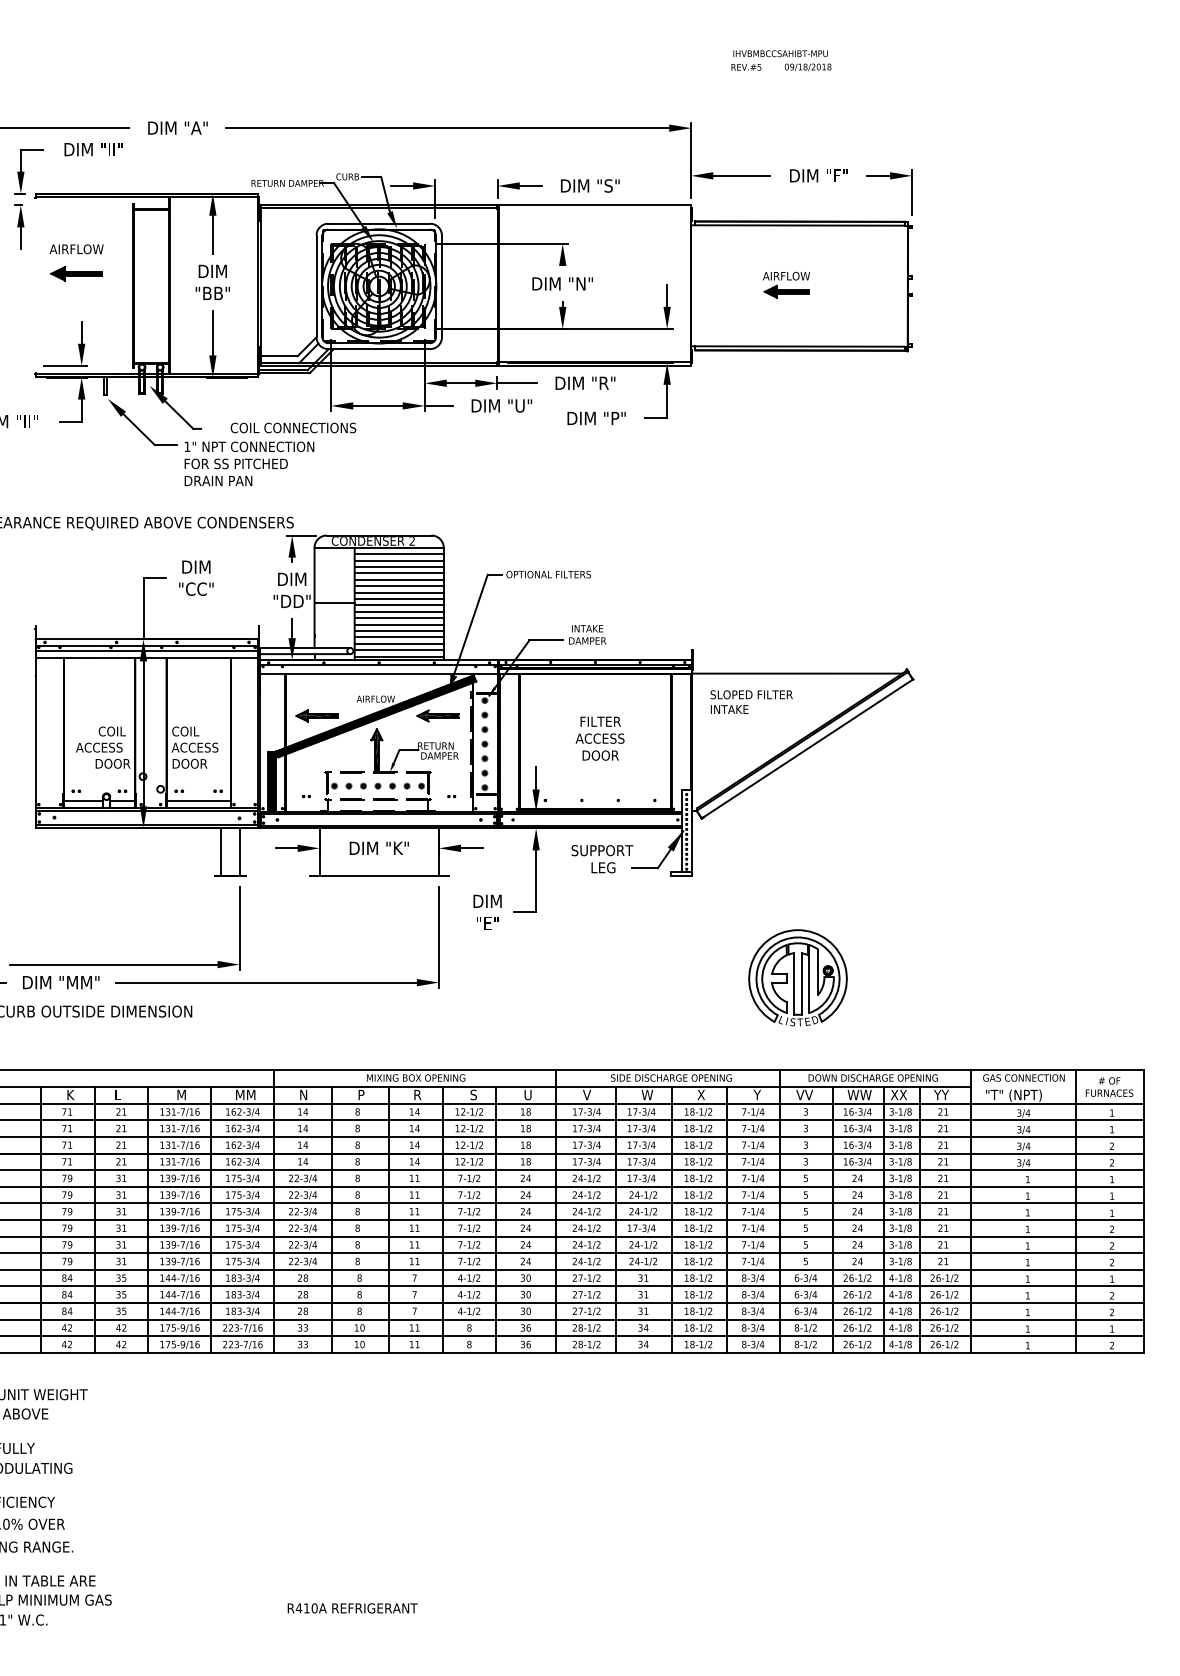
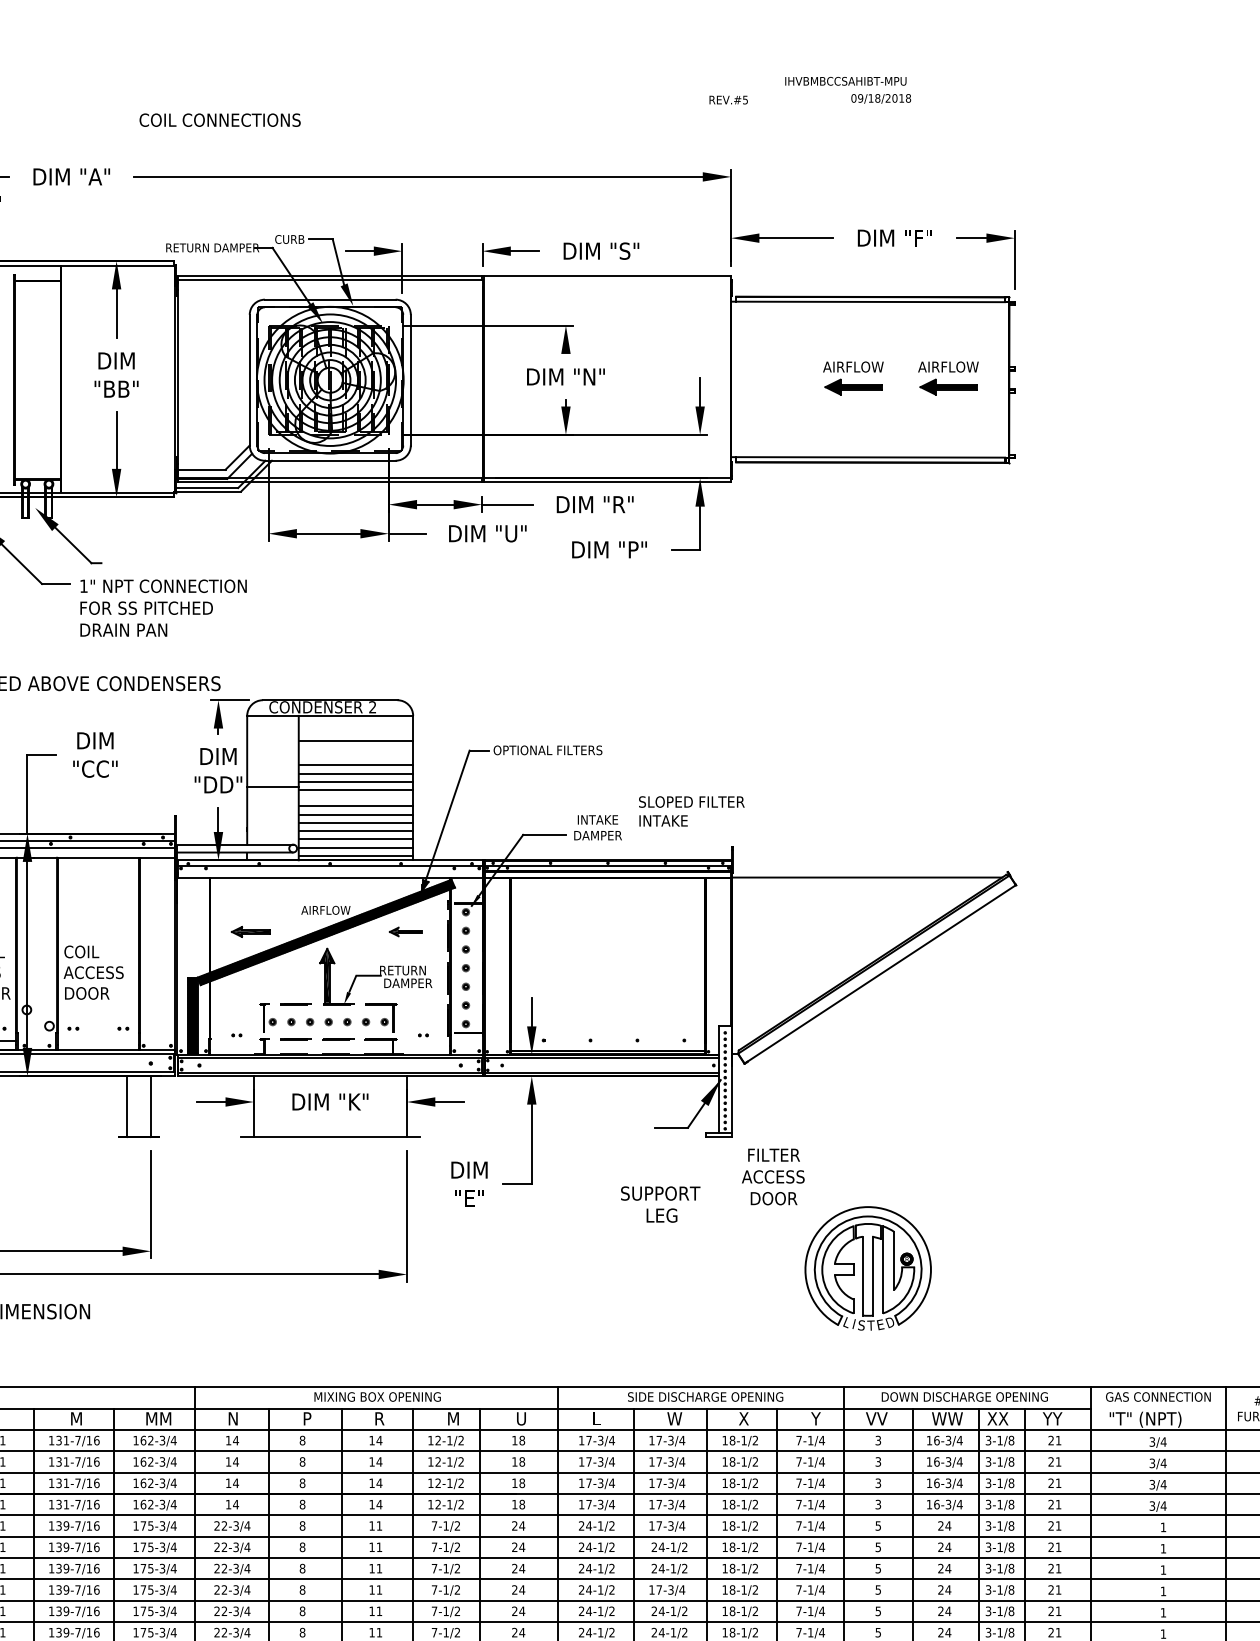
text: (746, 67) -> (728, 100), moved
part: (860, 284) -> (948, 377), added
text: (293, 427) -> (220, 119), moved
line: (398, 554) -> (355, 724), removed
line: (398, 560) -> (355, 732), removed
line: (398, 573) -> (355, 748), removed
line: (398, 579) -> (355, 756), removed
line: (398, 611) -> (355, 797), removed
text: (751, 701) -> (691, 810), moved
part: (316, 715) -> (249, 931), size x0.7
part: (437, 715) -> (405, 931), size x0.6
text: (599, 738) -> (772, 1176), moved
line: (198, 801) -> (98, 1041), removed
text: (602, 859) -> (660, 1204), moved
text: (474, 1094) -> (452, 1418), S -> M
text: (587, 1094) -> (597, 1418), V -> L

